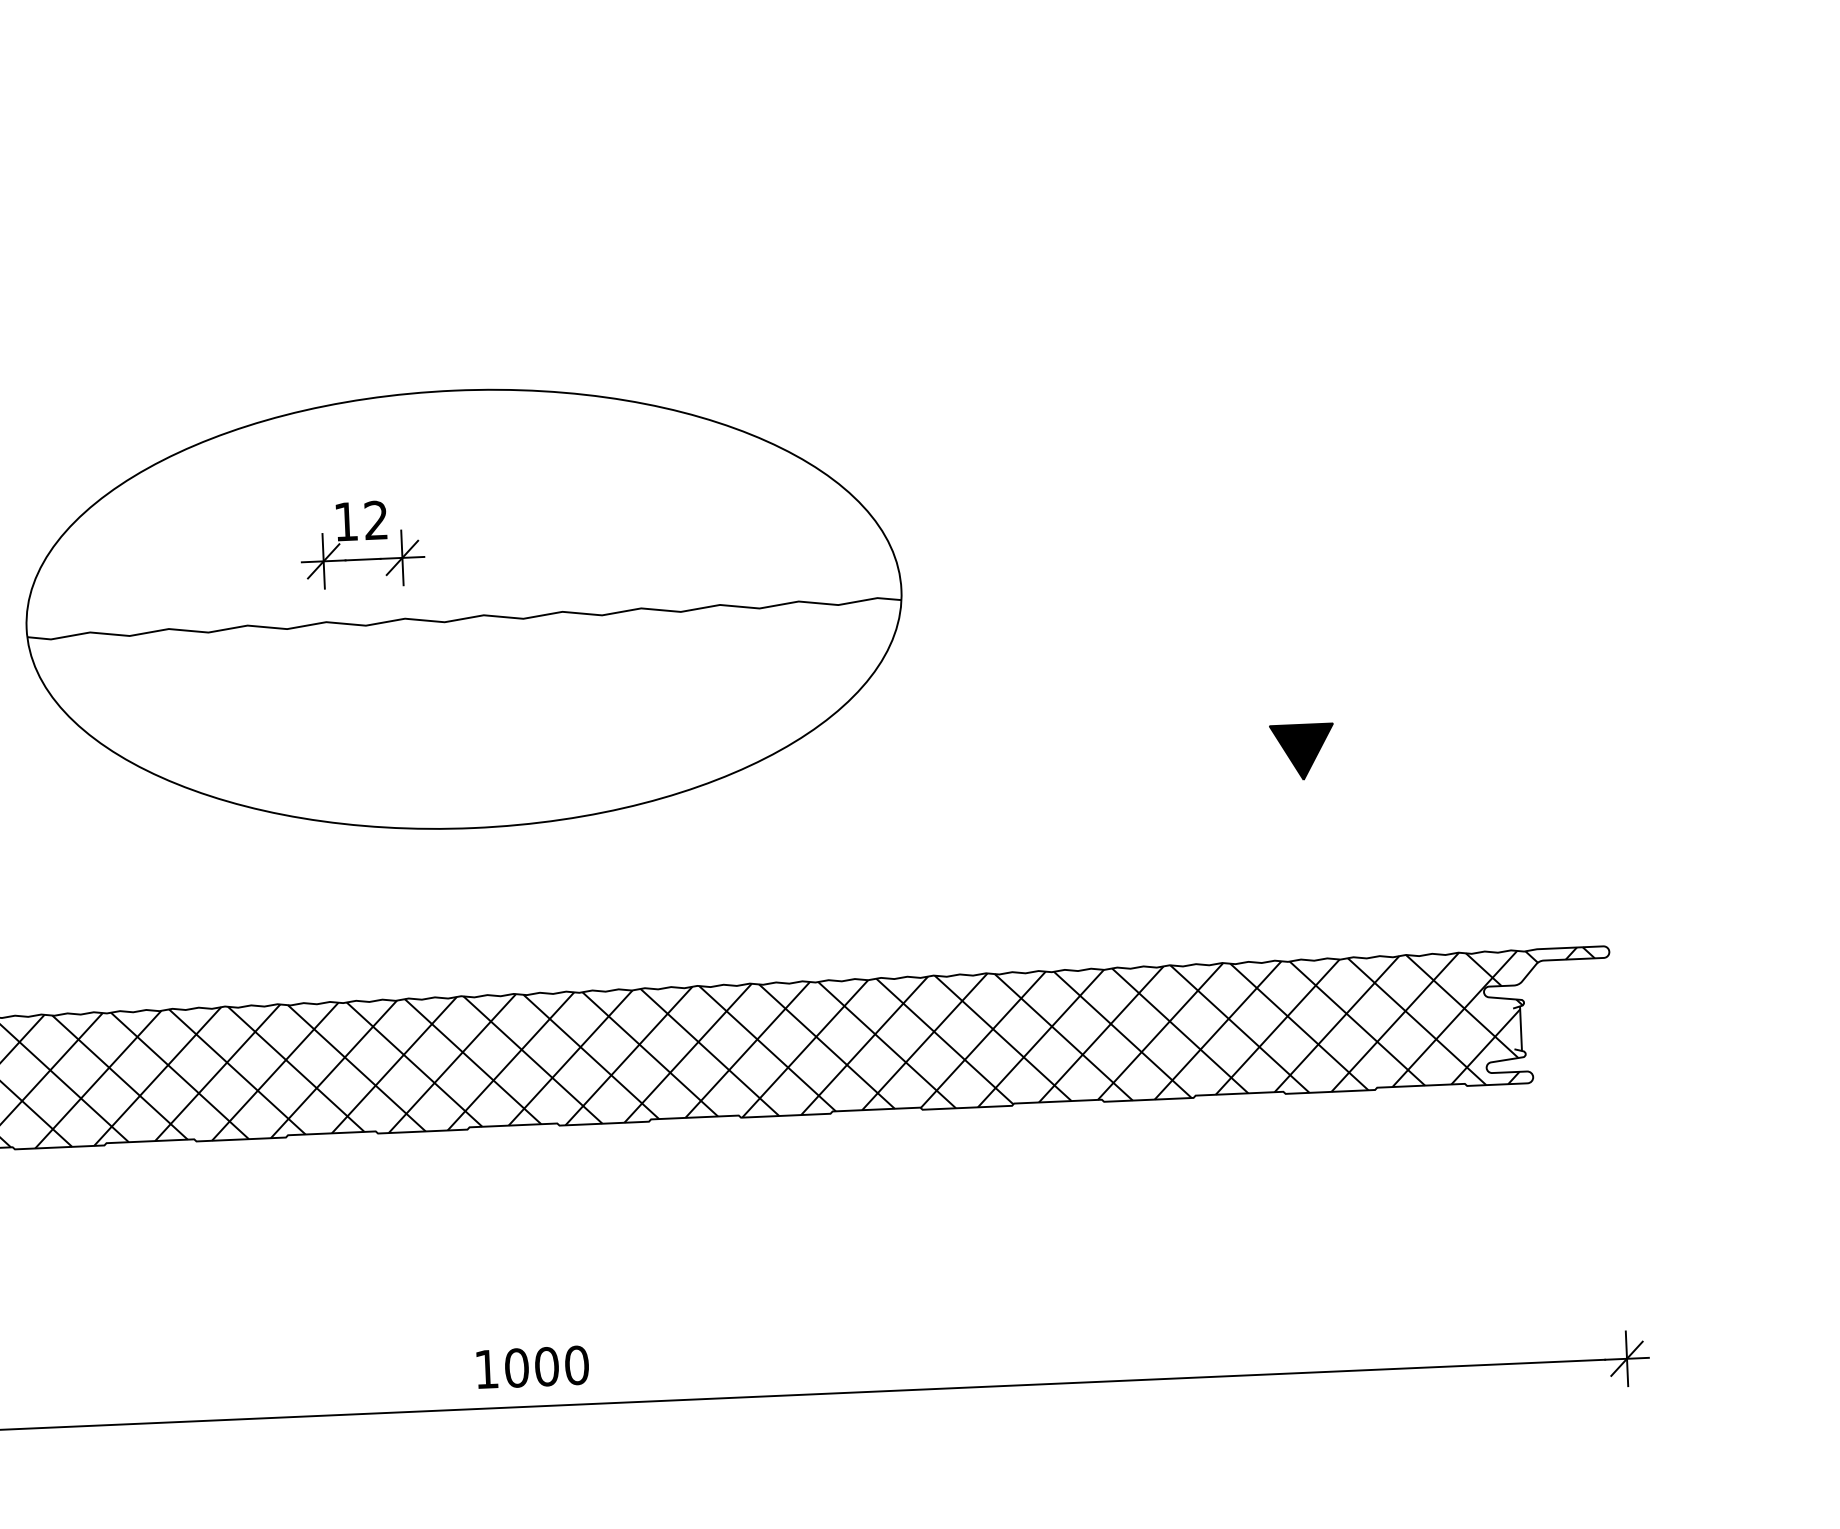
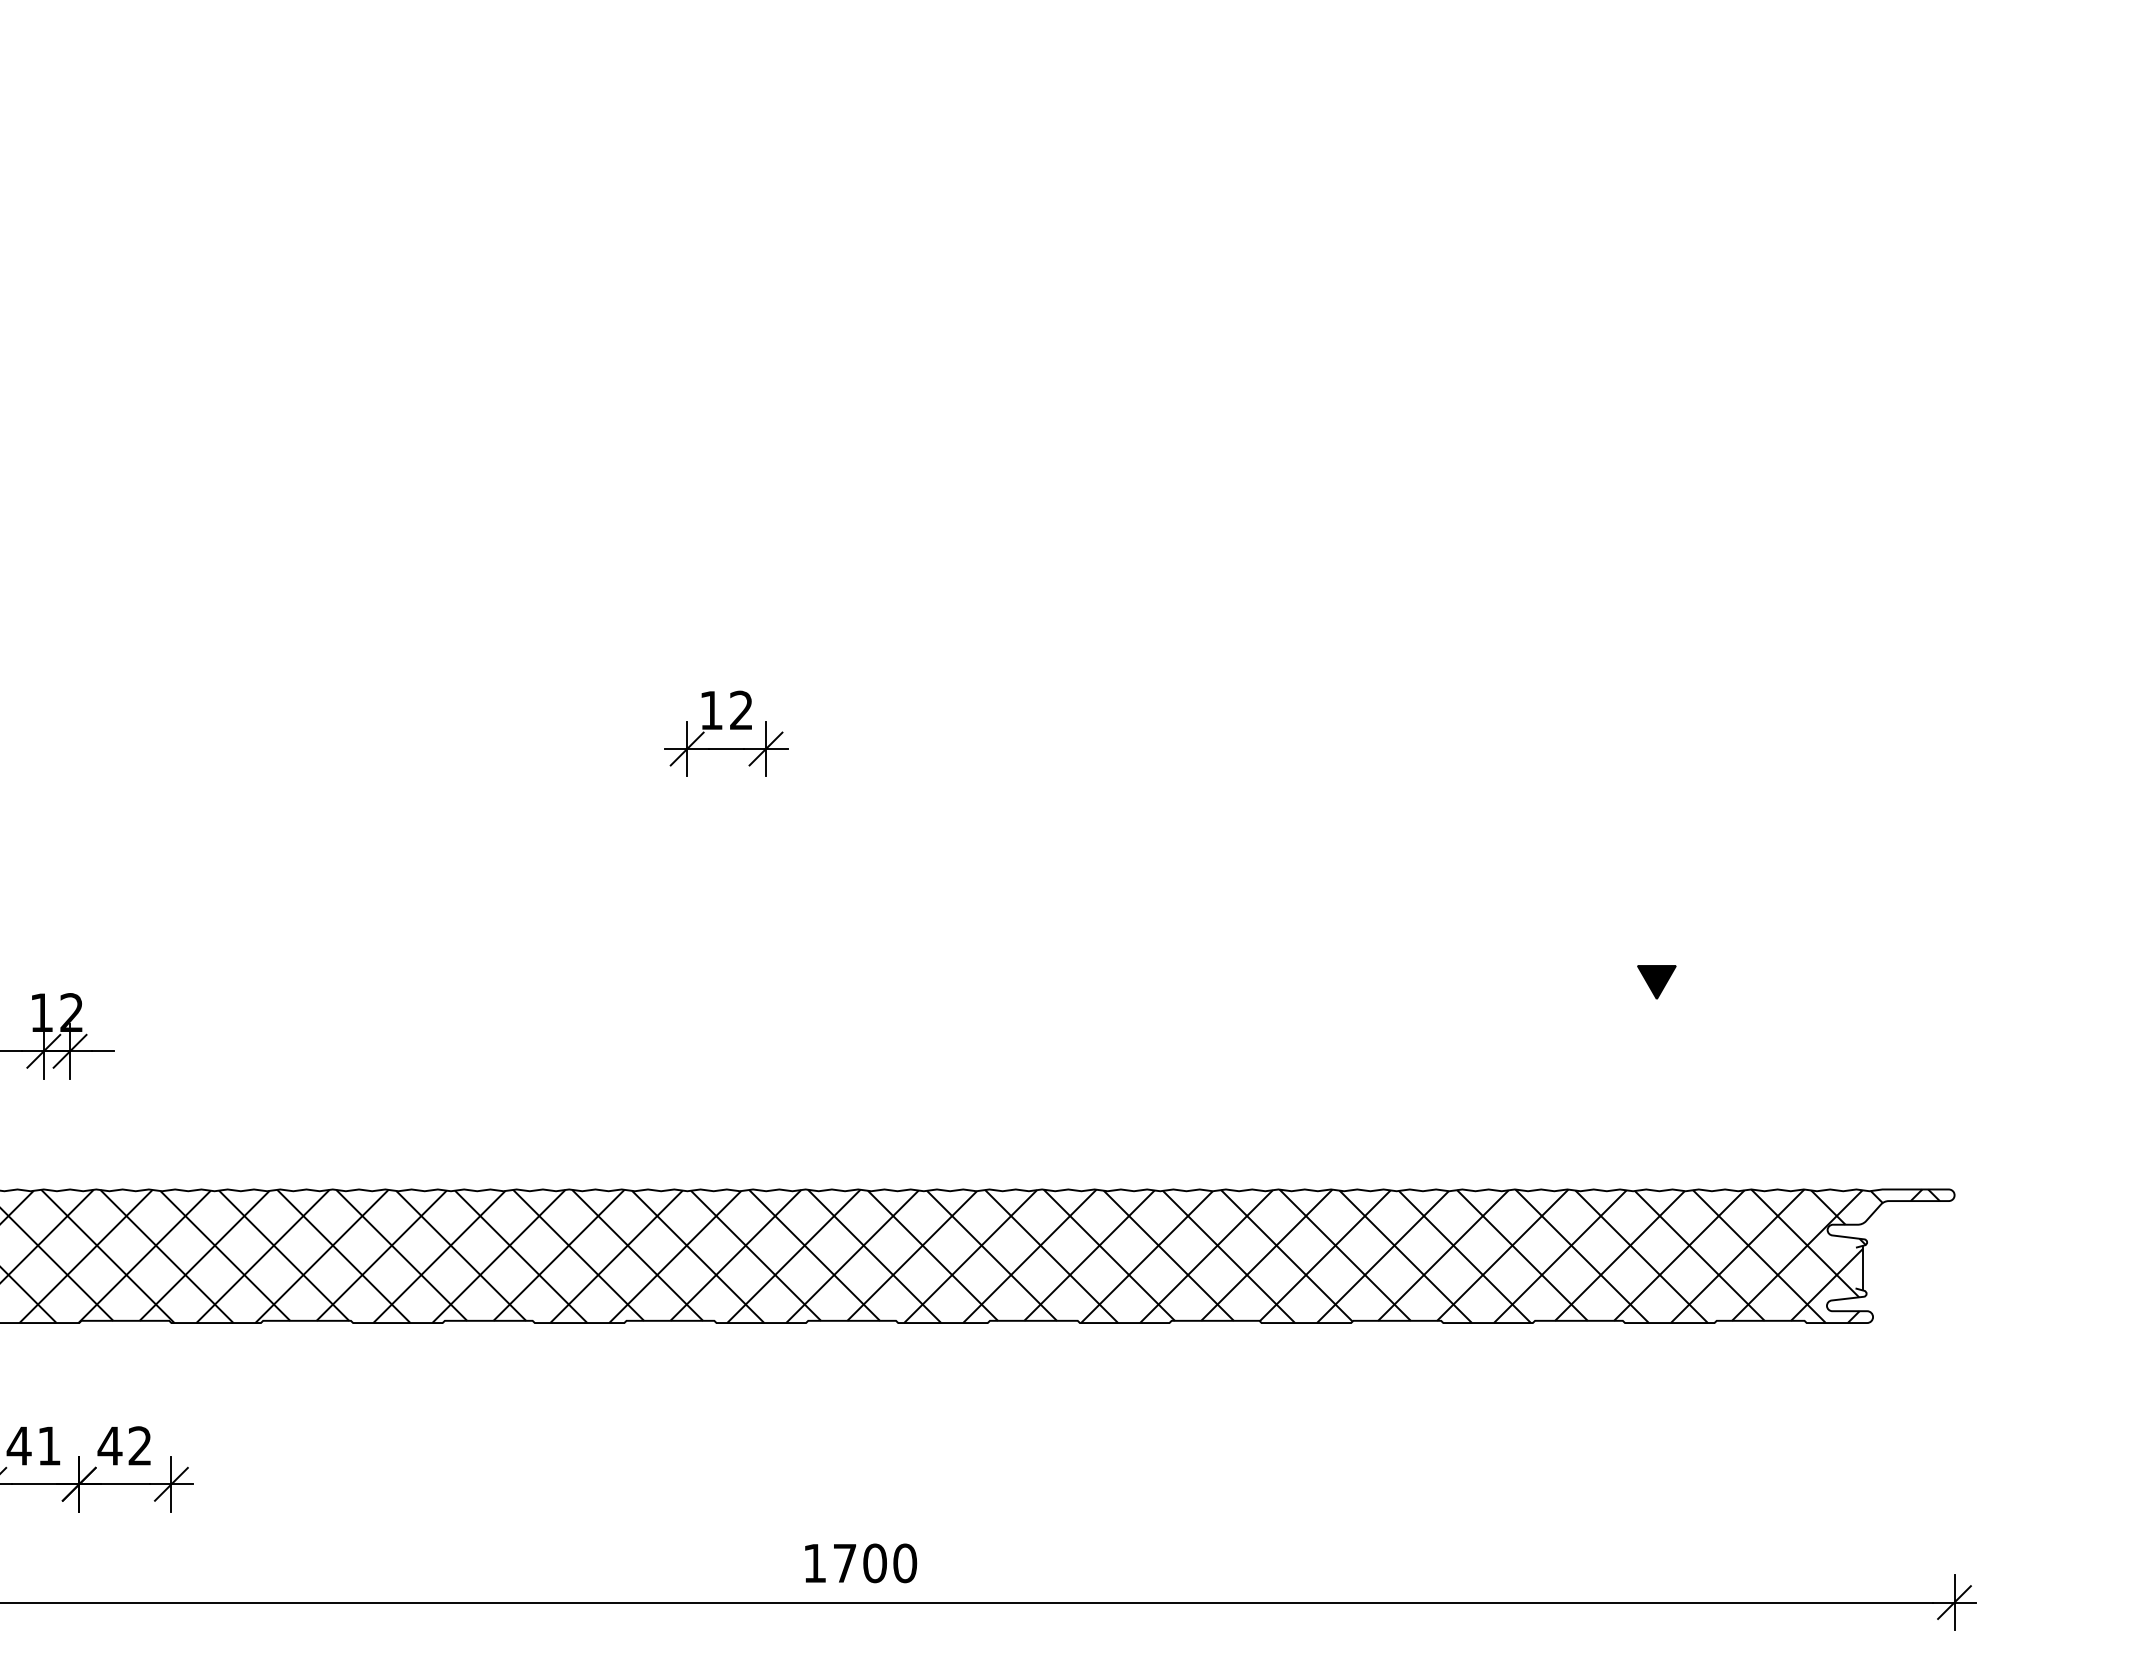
part: (464, 608) -> (825, 802), removed
part: (1302, 752) -> (1656, 982), size x0.6
text: (516, 1368) -> (844, 1563), 1000 -> 1700

